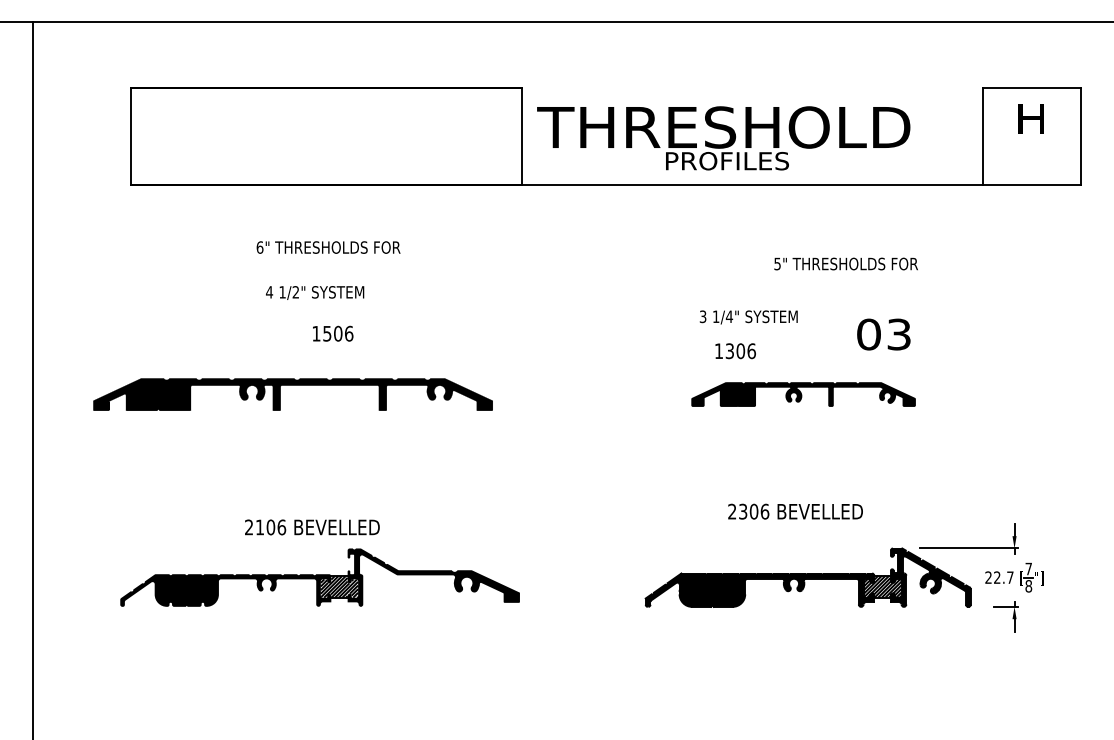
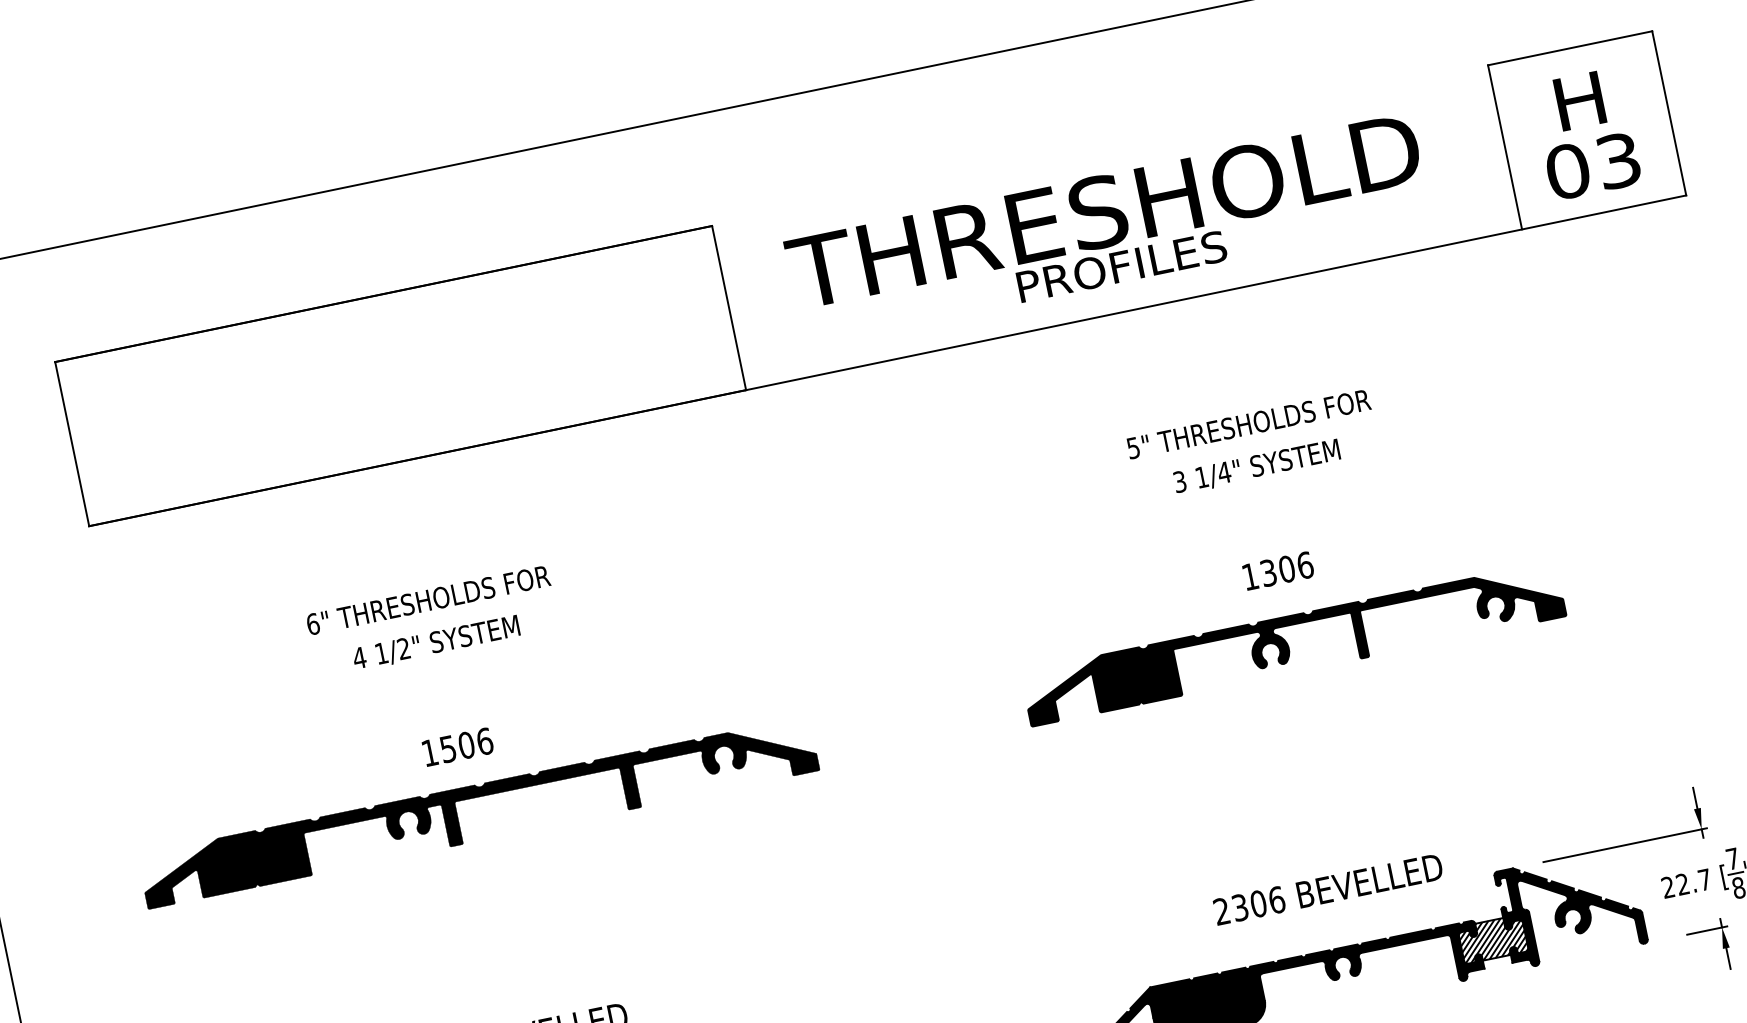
text: (723, 138) -> (1107, 229), moved
text: (328, 247) -> (428, 600), moved
text: (845, 263) -> (1247, 423), moved
text: (748, 317) -> (1256, 467), moved
text: (333, 333) -> (458, 746), moved
text: (883, 334) -> (1592, 166), moved
text: (735, 351) -> (1278, 571), moved
part: (292, 385) -> (474, 797), moved
part: (803, 394) -> (1293, 643), size x1.43
text: (795, 511) -> (1328, 889), moved

